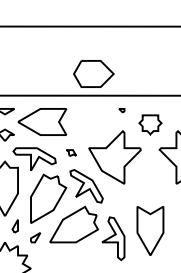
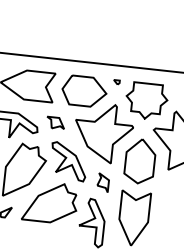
part: (93, 73) -> (84, 90), moved
part: (150, 124) -> (146, 100), size x1.67
part: (71, 152) -> (56, 122), size x1.67
part: (150, 178) -> (140, 160), added
part: (119, 201) -> (103, 182), added

